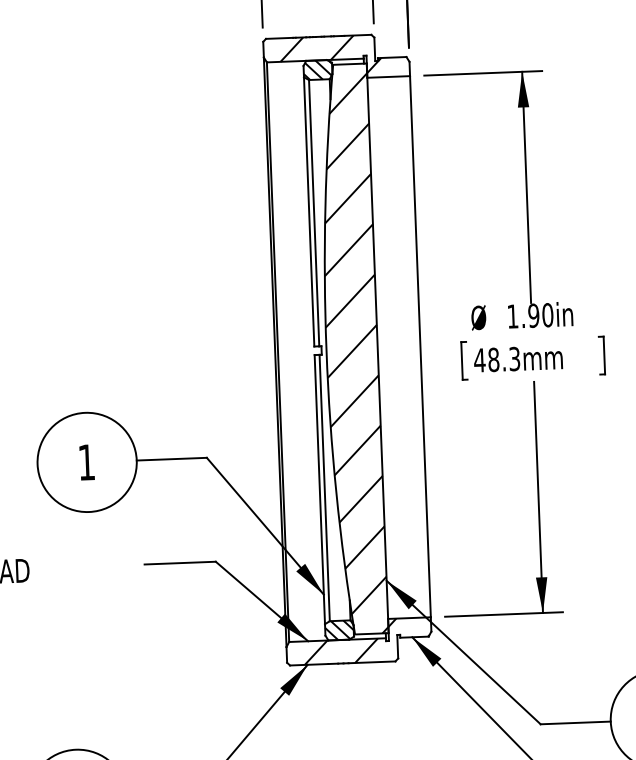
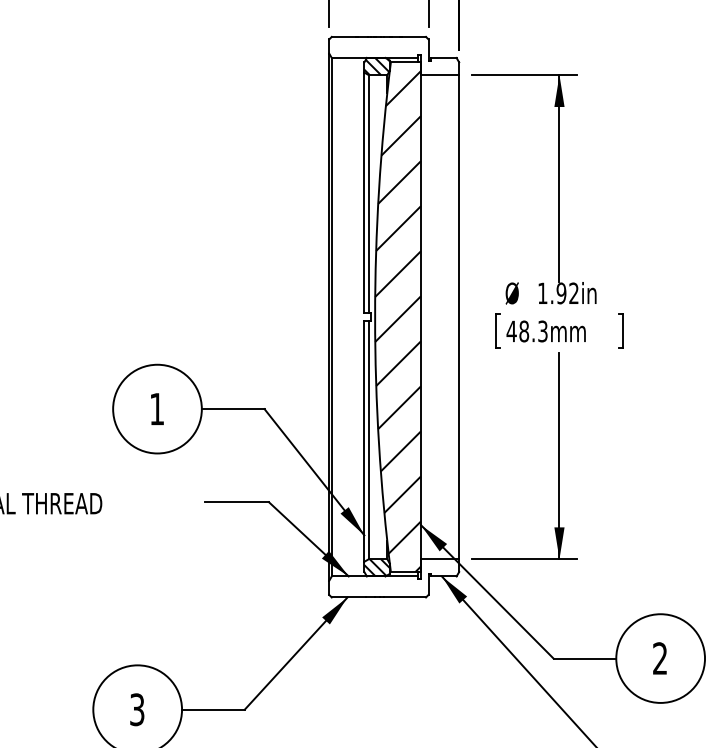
hatch: (330, 54) -> (388, 53), removed
text: (547, 315) -> (573, 293), 1.90in -> 1.92in
hatch: (366, 641) -> (400, 578), removed

